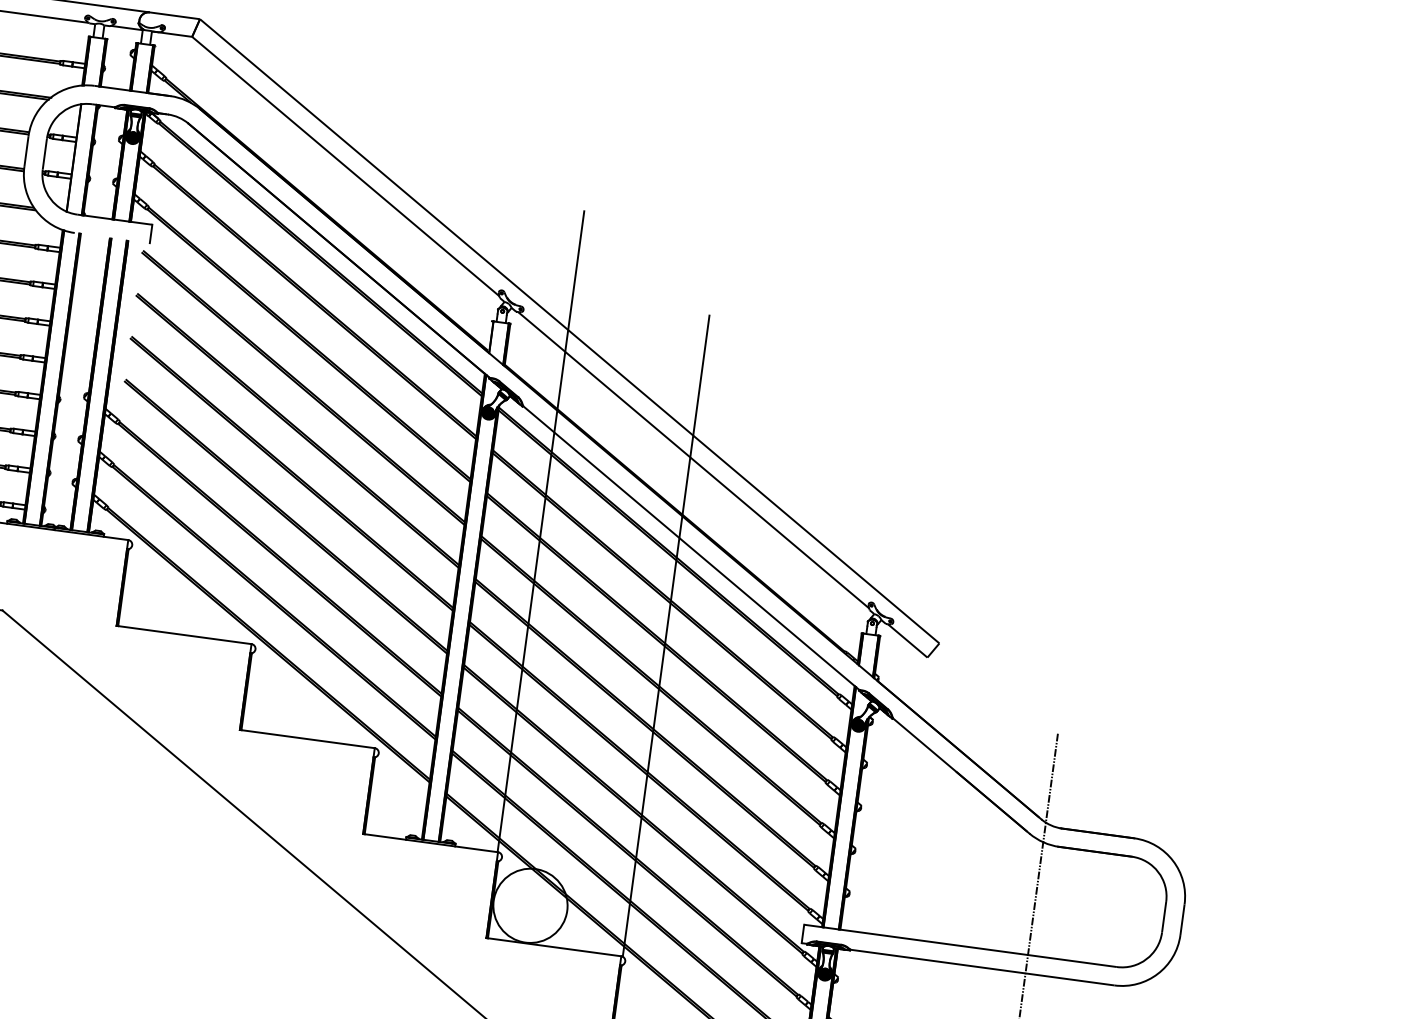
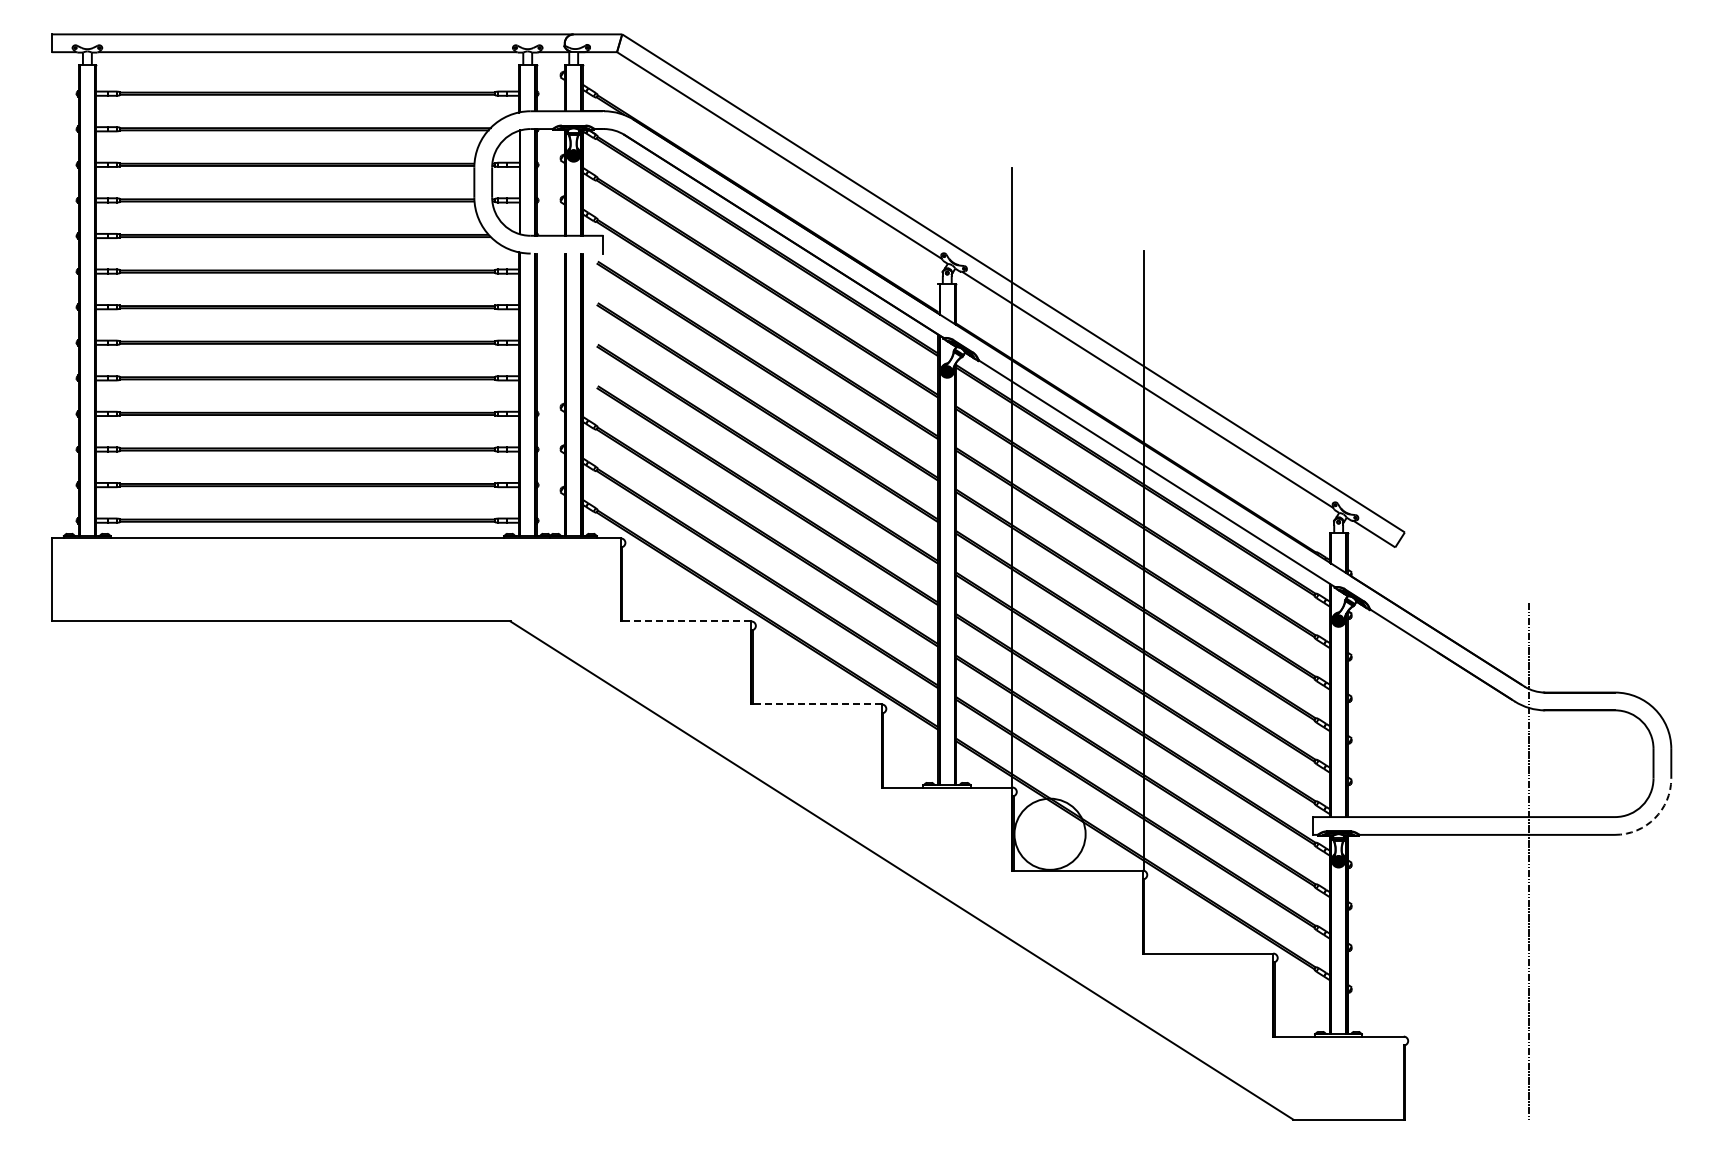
line: (183, 634) -> (685, 621), solid -> dashed
line: (307, 739) -> (816, 704), solid -> dashed
arc: (1157, 974) -> (1654, 818), solid -> dashed

